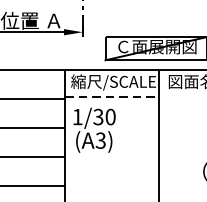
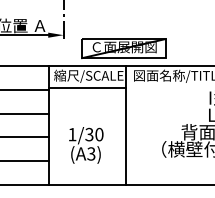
line: (113, 97) -> (88, 88), dashed -> solid
text: (94, 130) -> (86, 145), moved

